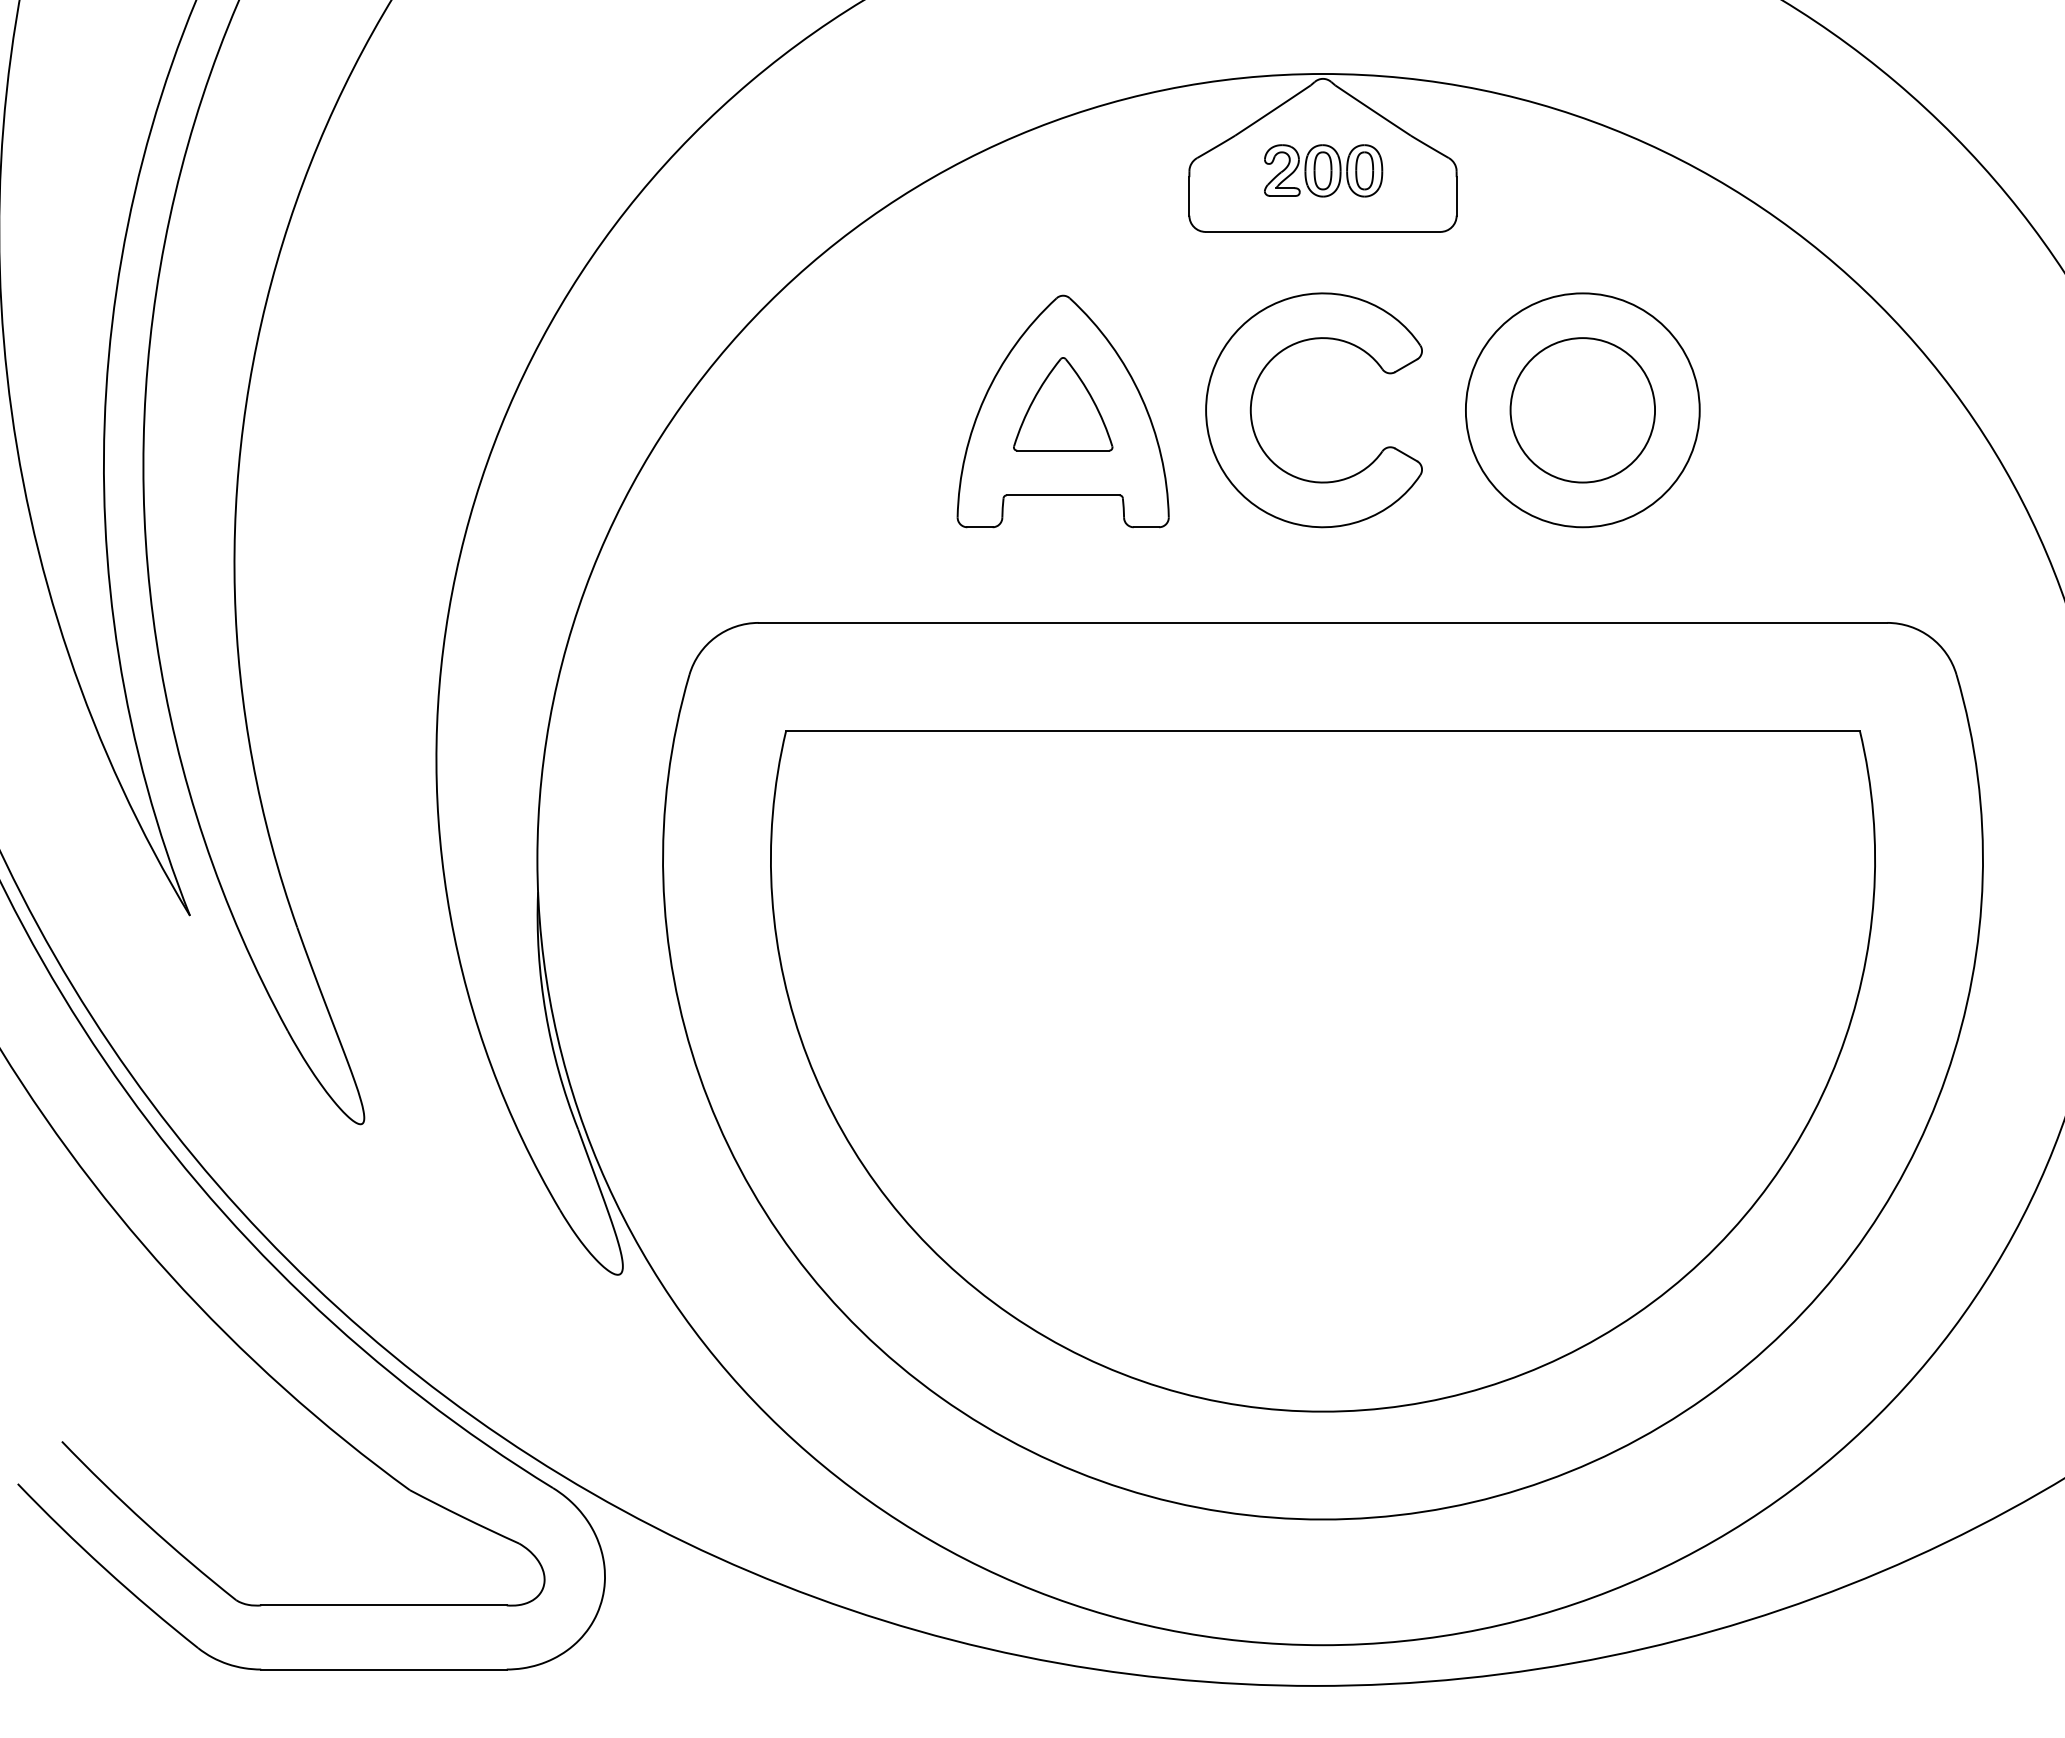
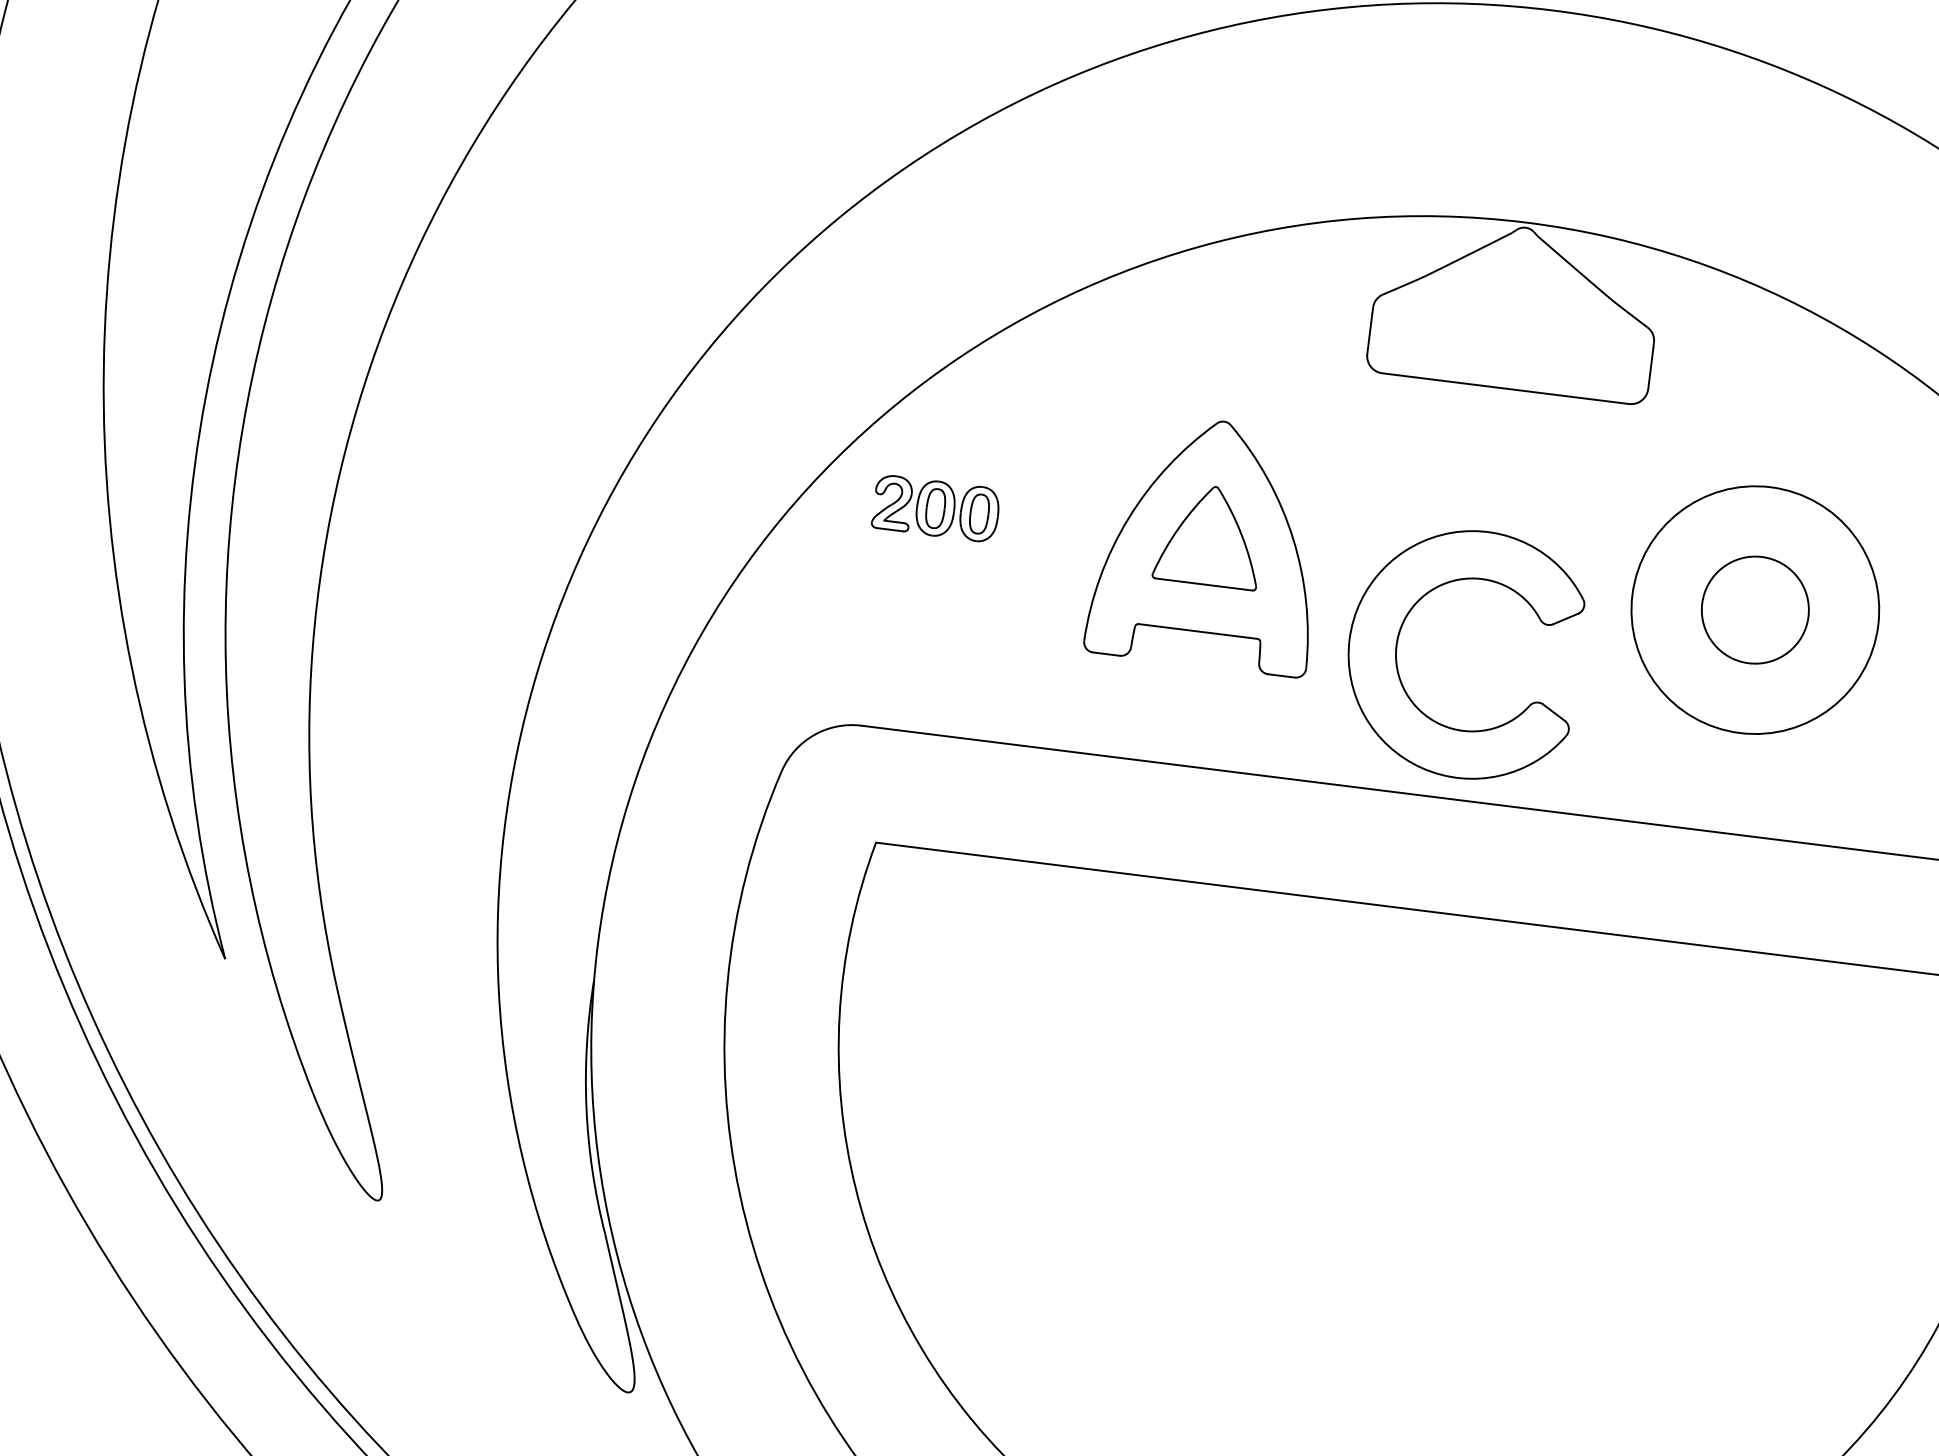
part: (1323, 170) -> (936, 508), moved
part: (1252, 403) -> (1399, 638), moved
circle: (1582, 410) -> (1755, 610), size x0.7

